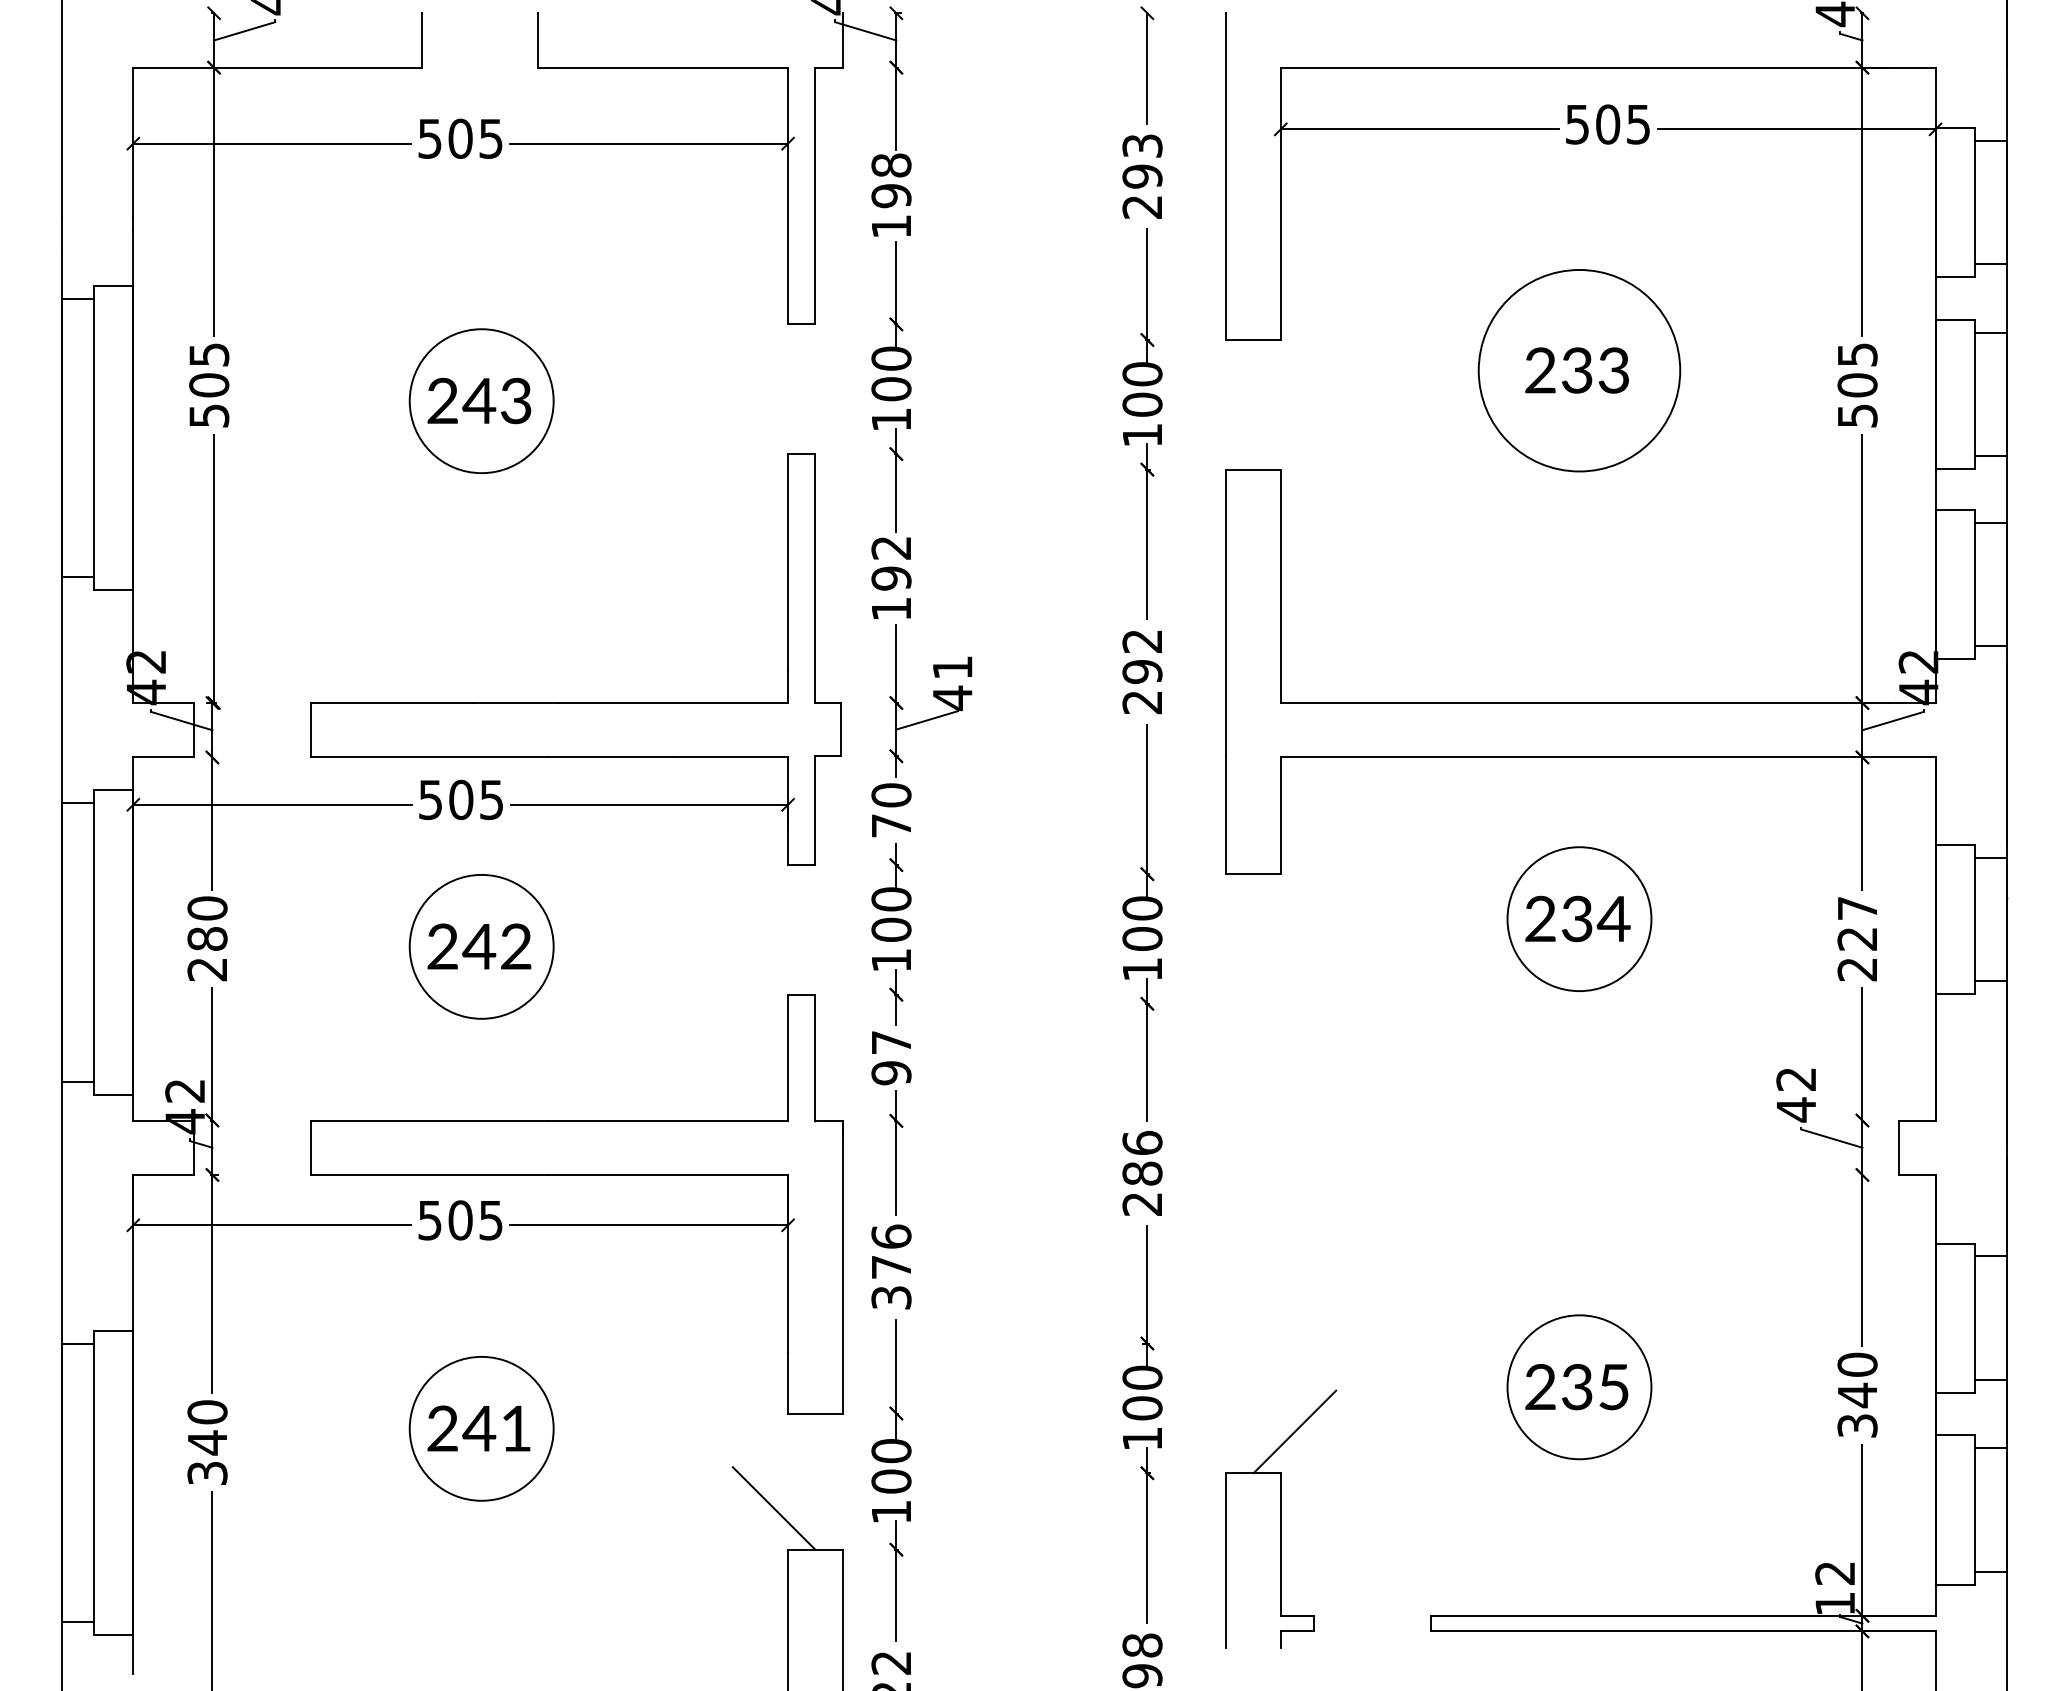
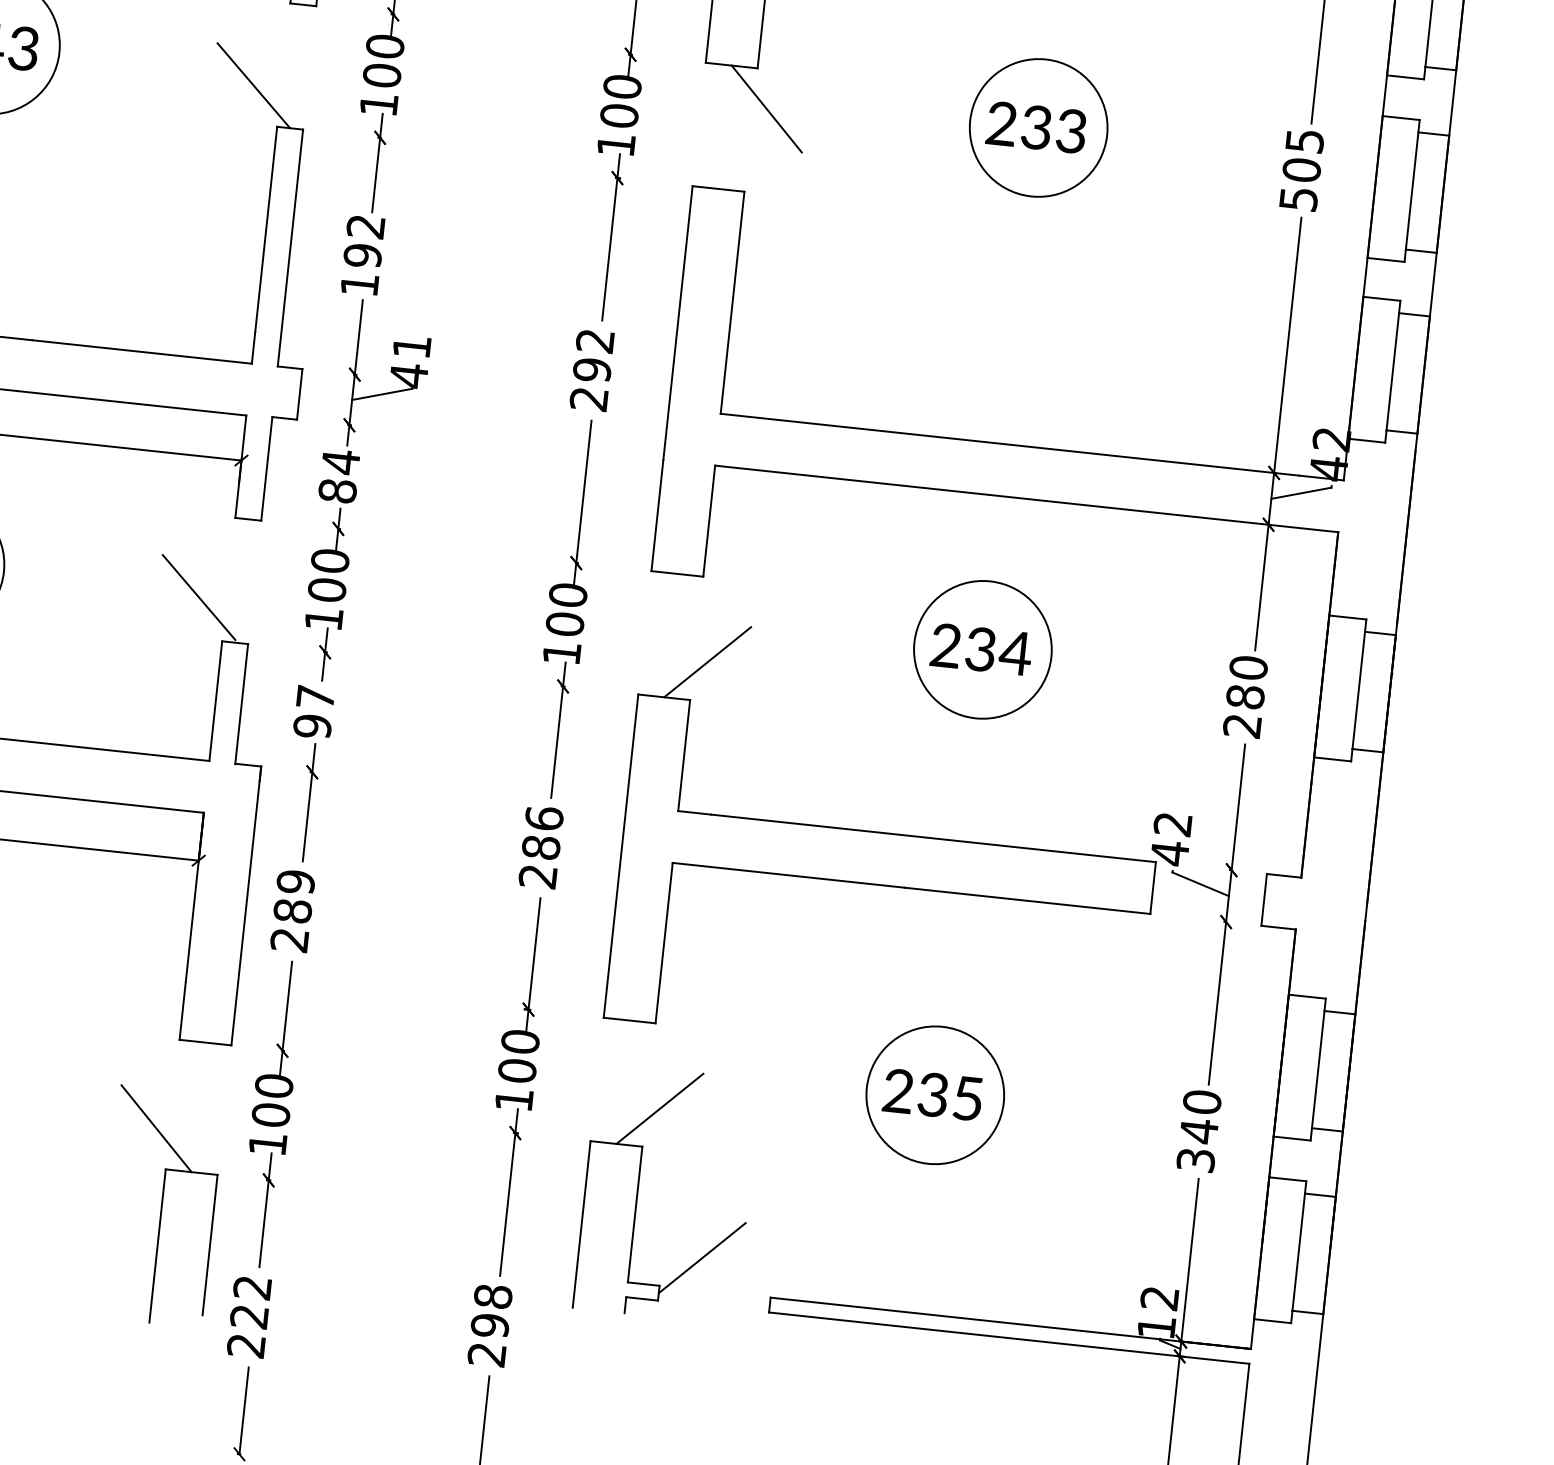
circle: (1579, 370) -> (1038, 127), size x0.71
line: (1294, 381) -> (766, 109), added
line: (758, 413) -> (253, 85), added
text: (891, 809) -> (339, 475), 70 -> 84
text: (1857, 923) -> (1247, 682), 227 -> 280
line: (758, 951) -> (198, 597), added
part: (1504, 1132) -> (889, 845), added
text: (891, 1266) -> (292, 910), 376 -> 289
line: (1355, 1582) -> (702, 1258), added

